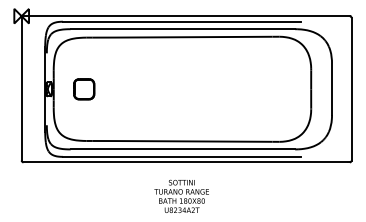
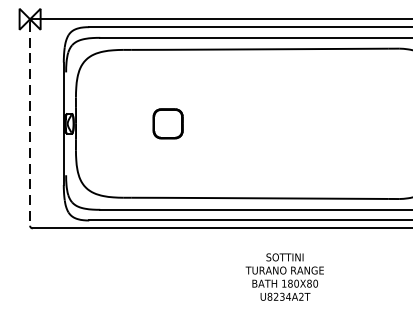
line: (21, 89) -> (29, 124), solid -> dashed
part: (84, 89) -> (168, 124), moved
text: (181, 195) -> (284, 275), moved

